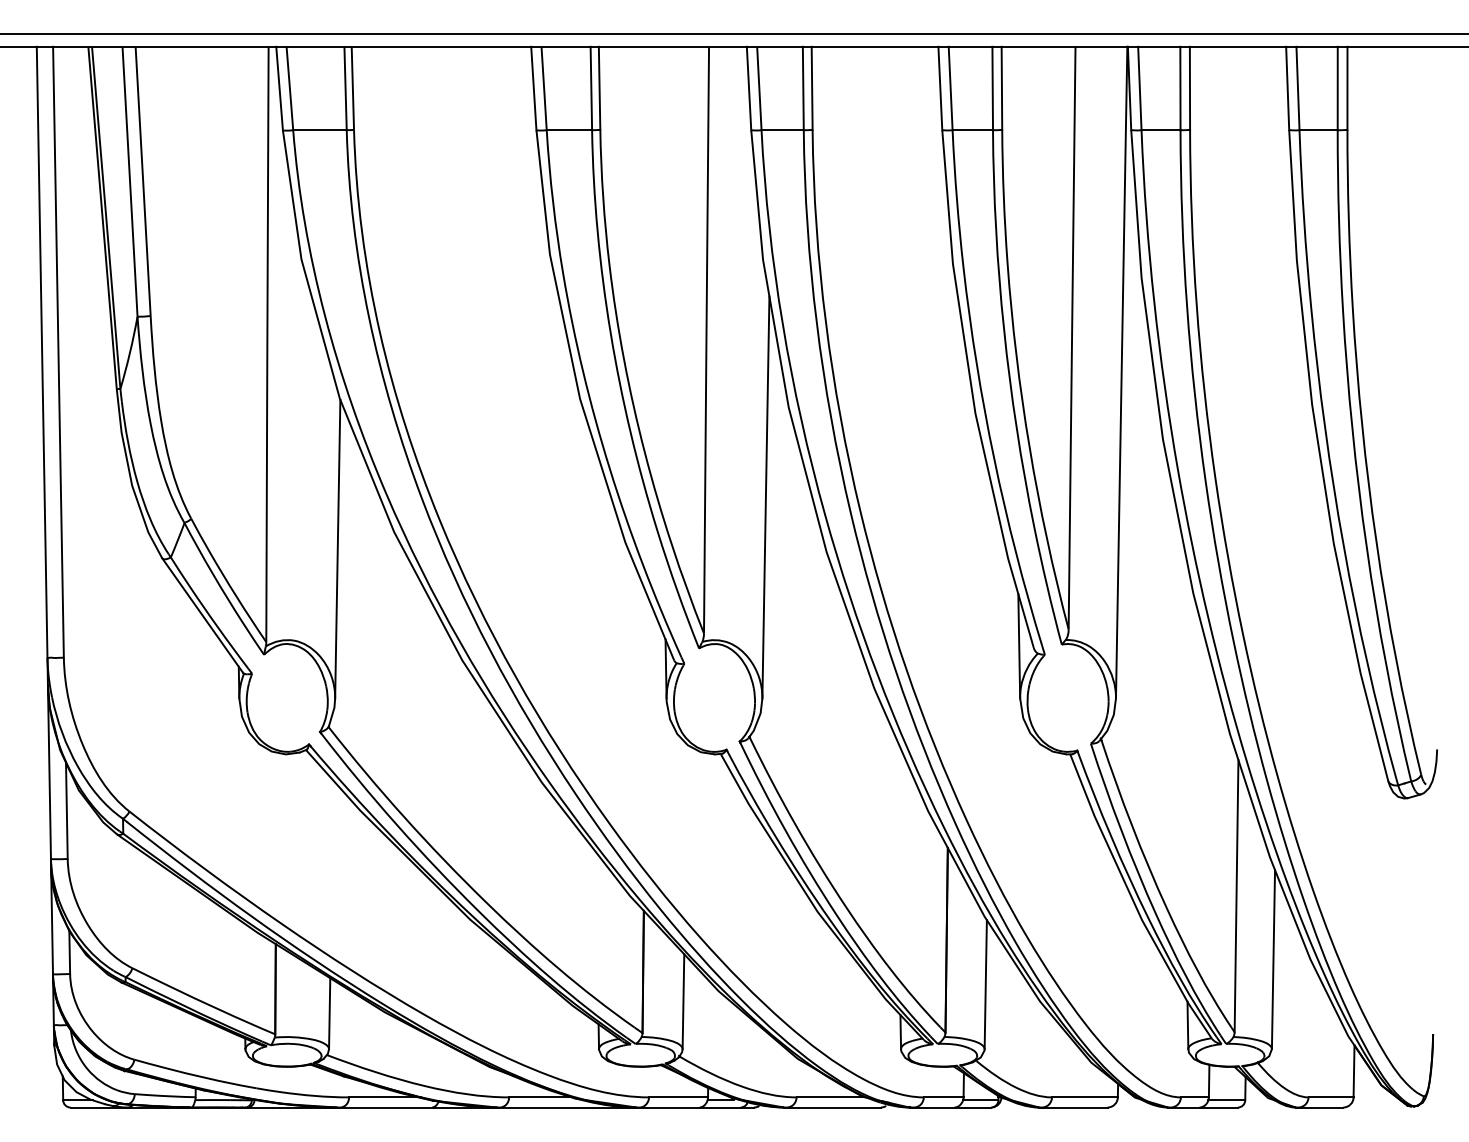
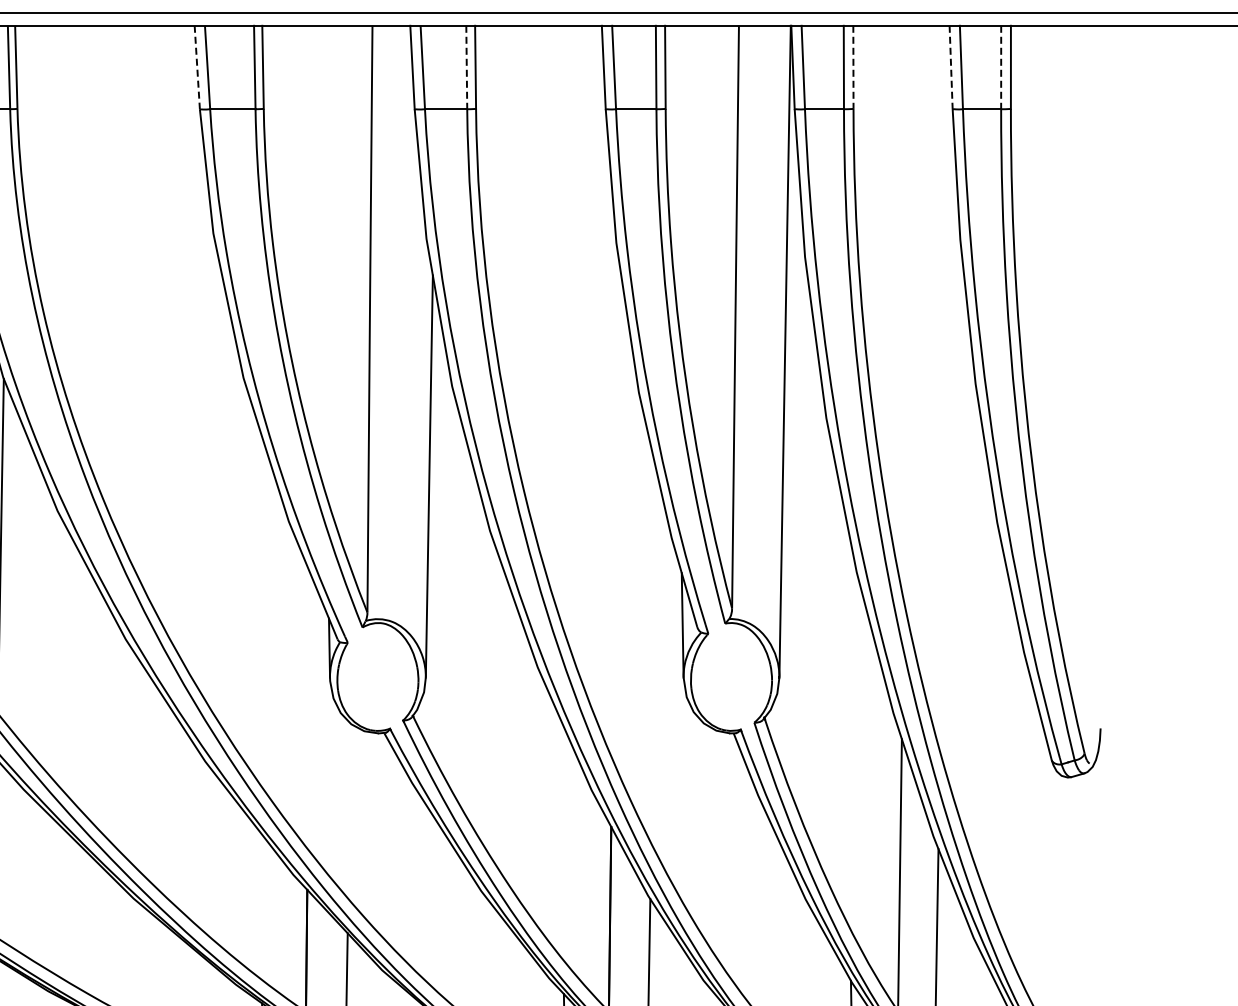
line: (533, 88) -> (196, 67), solid -> dashed
line: (803, 88) -> (466, 67), solid -> dashed
line: (1189, 88) -> (852, 67), solid -> dashed
line: (1287, 88) -> (950, 67), solid -> dashed
line: (1337, 88) -> (1000, 67), solid -> dashed

